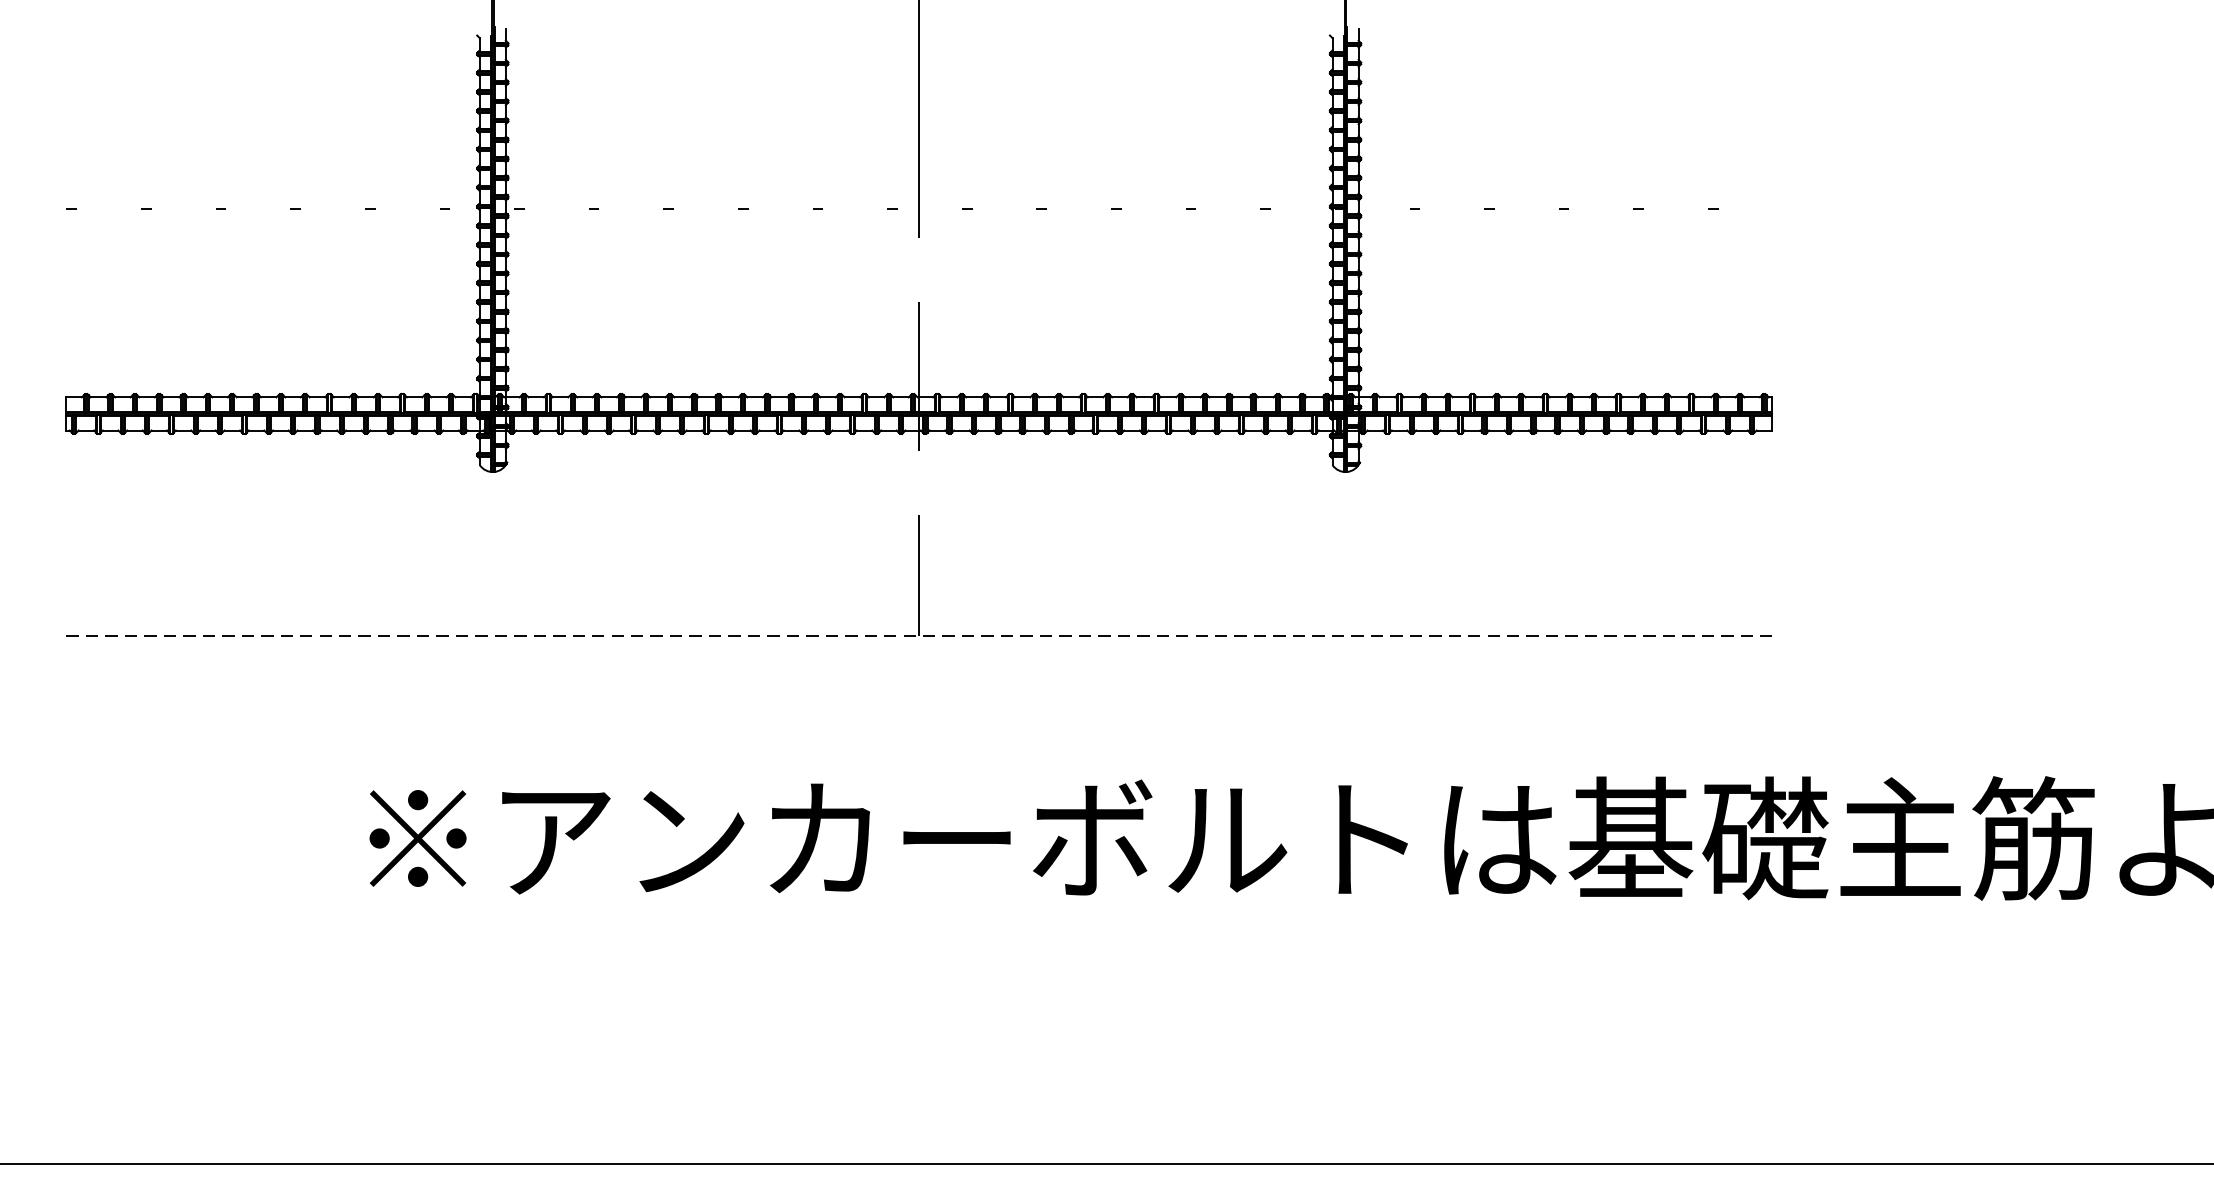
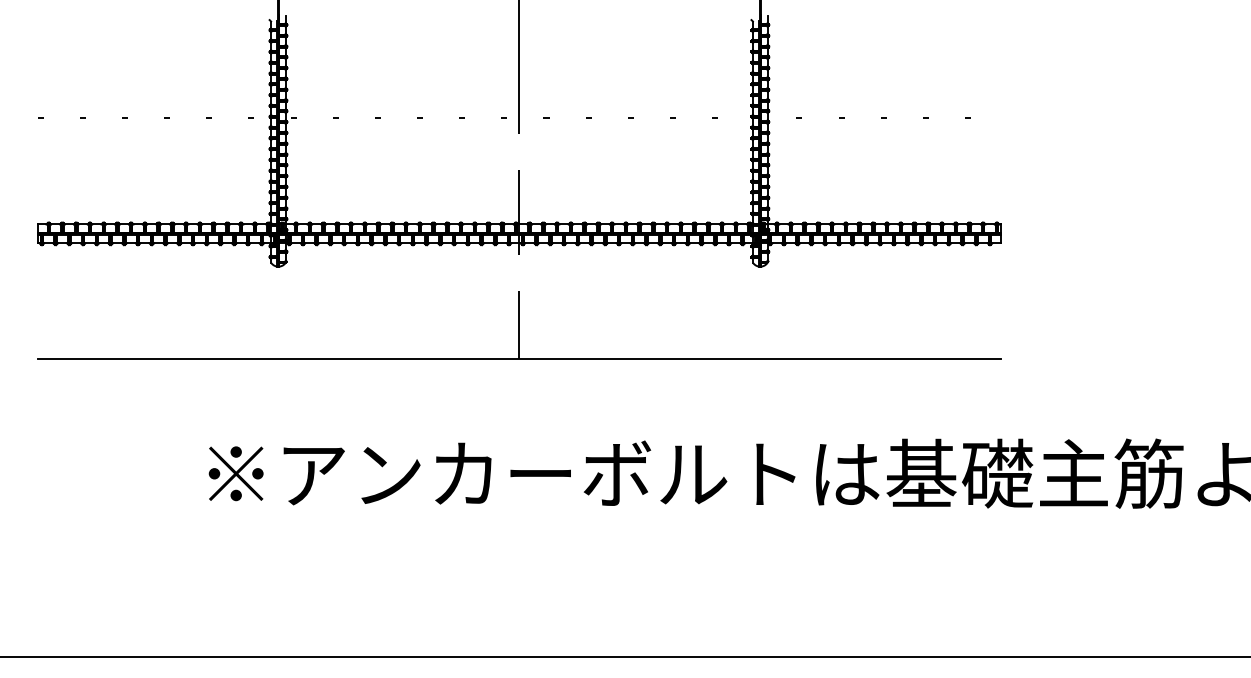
line: (919, 636) -> (519, 359), dashed -> solid

